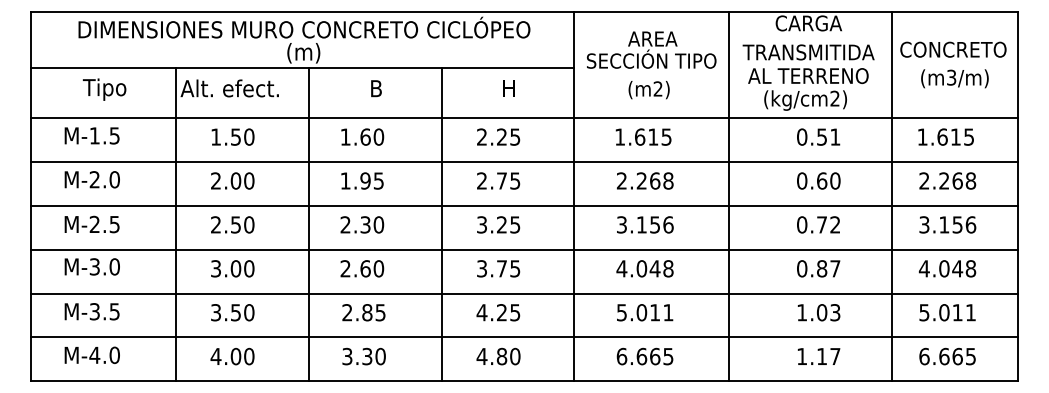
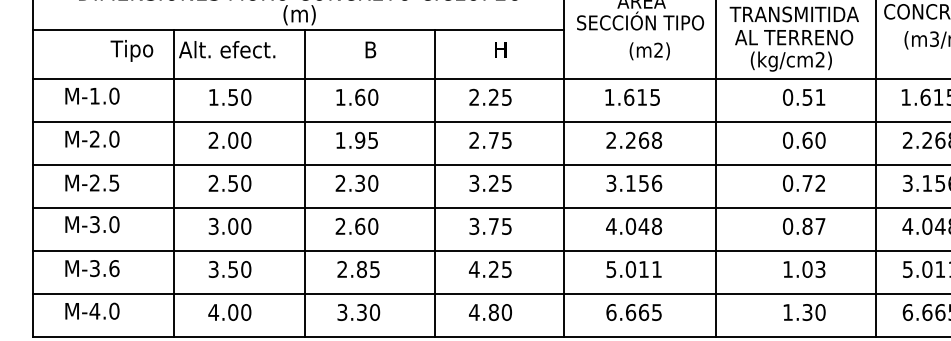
text: (104, 89) -> (131, 50), moved
text: (648, 90) -> (649, 51), moved
text: (114, 135) -> (114, 95), M-1.5 -> M-1.0
text: (114, 311) -> (114, 268), M-3.5 -> M-3.6
text: (828, 356) -> (813, 312), 1.17 -> 1.30

